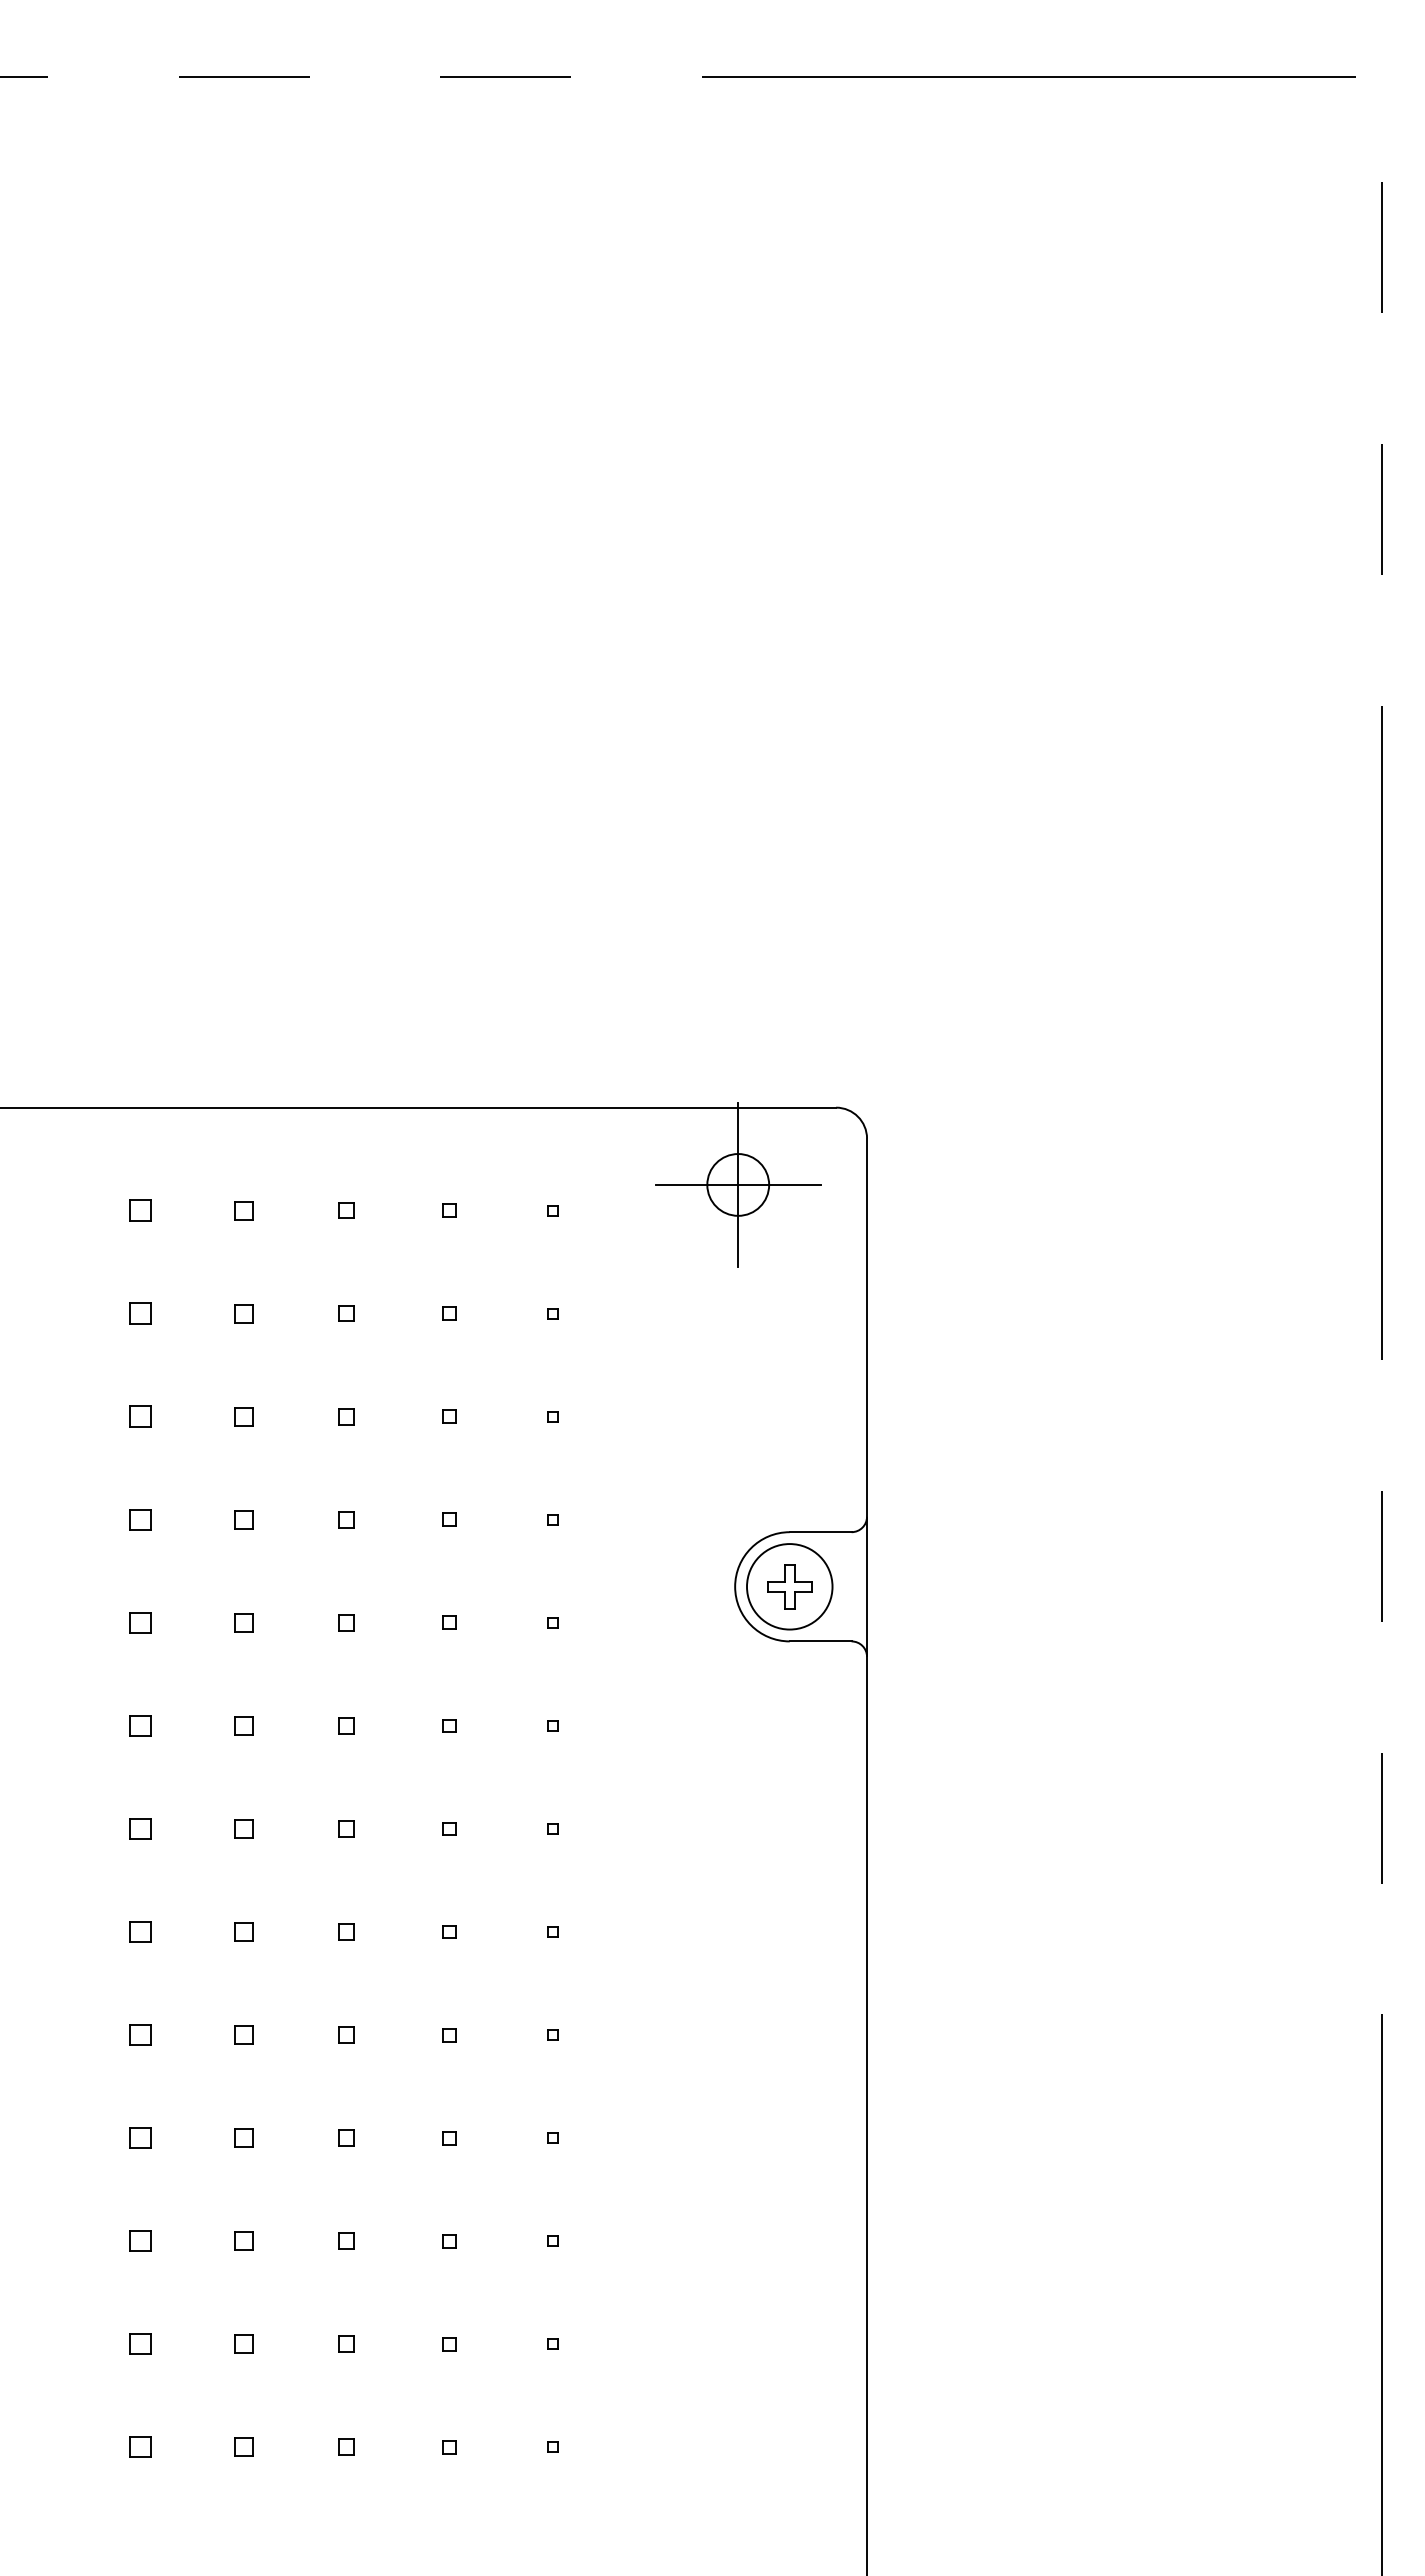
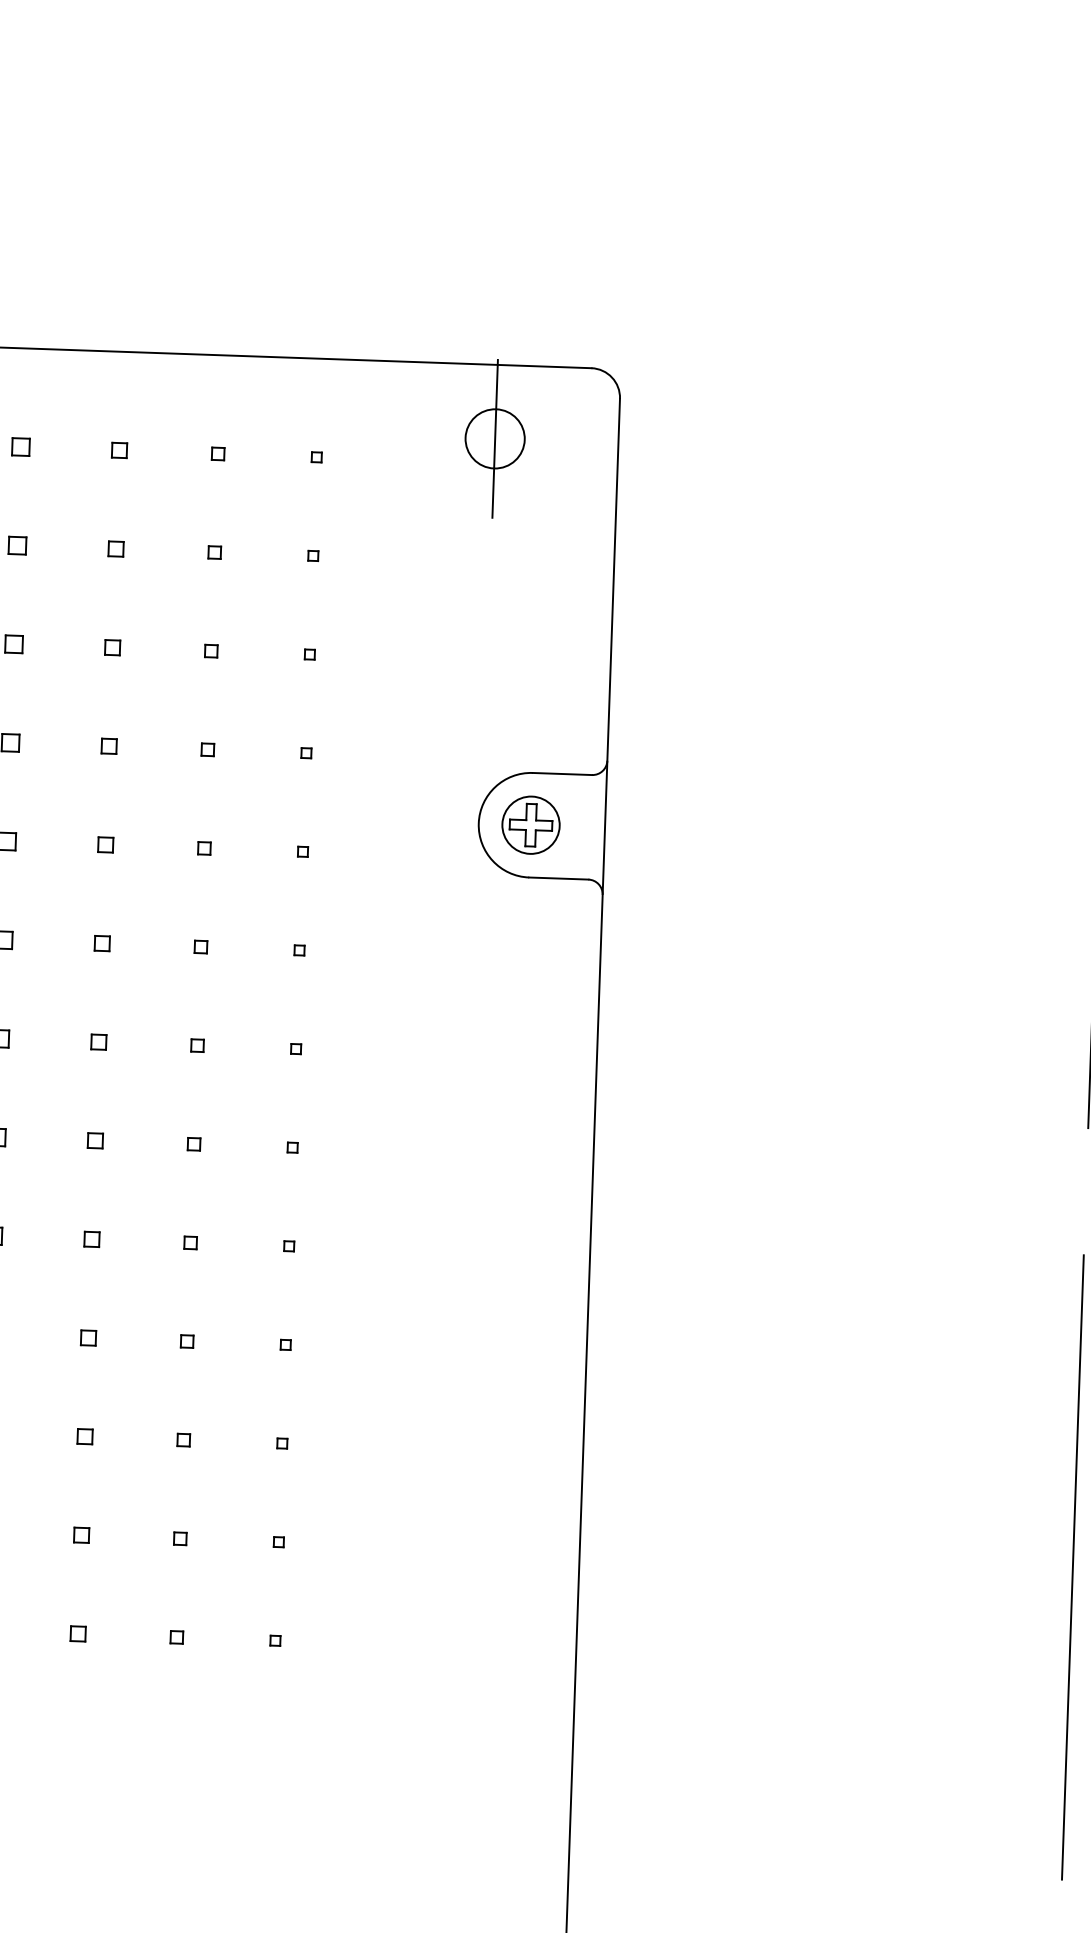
line: (737, 1184) -> (494, 438), removed
circle: (789, 1586) -> (530, 824), size x0.7

